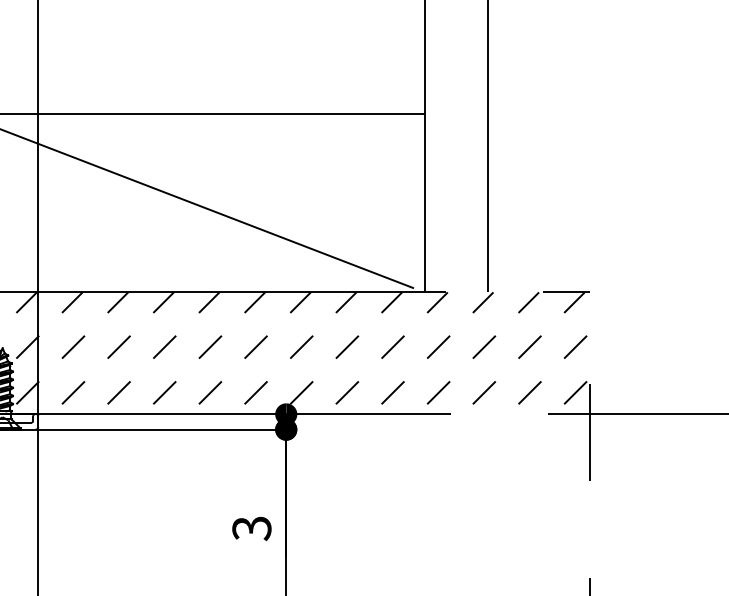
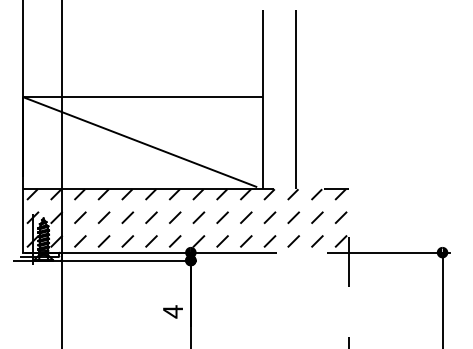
text: (250, 527) -> (172, 311), 3 -> 4

